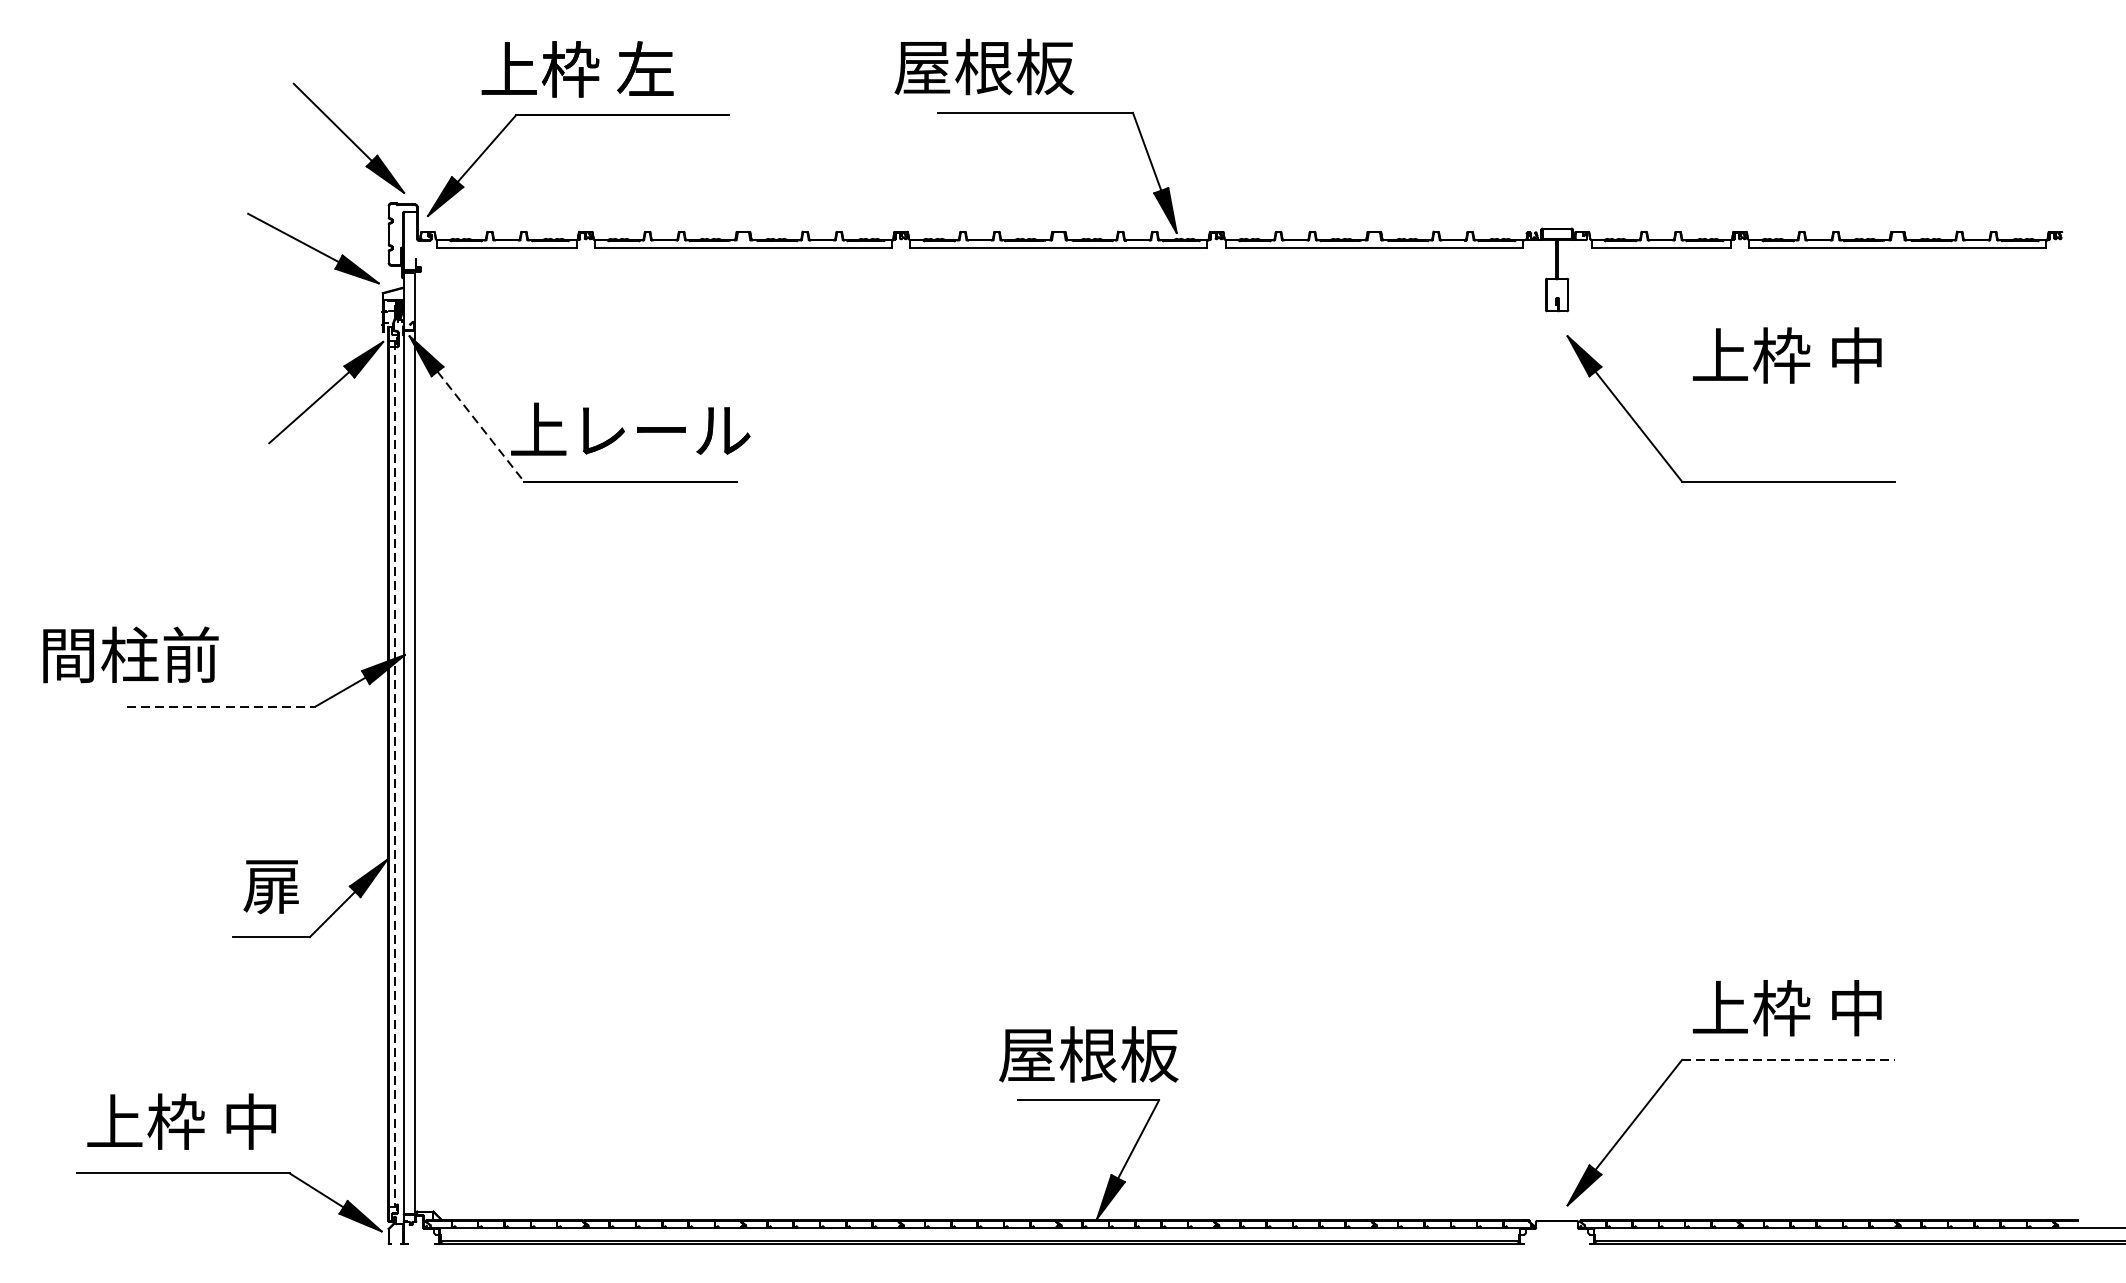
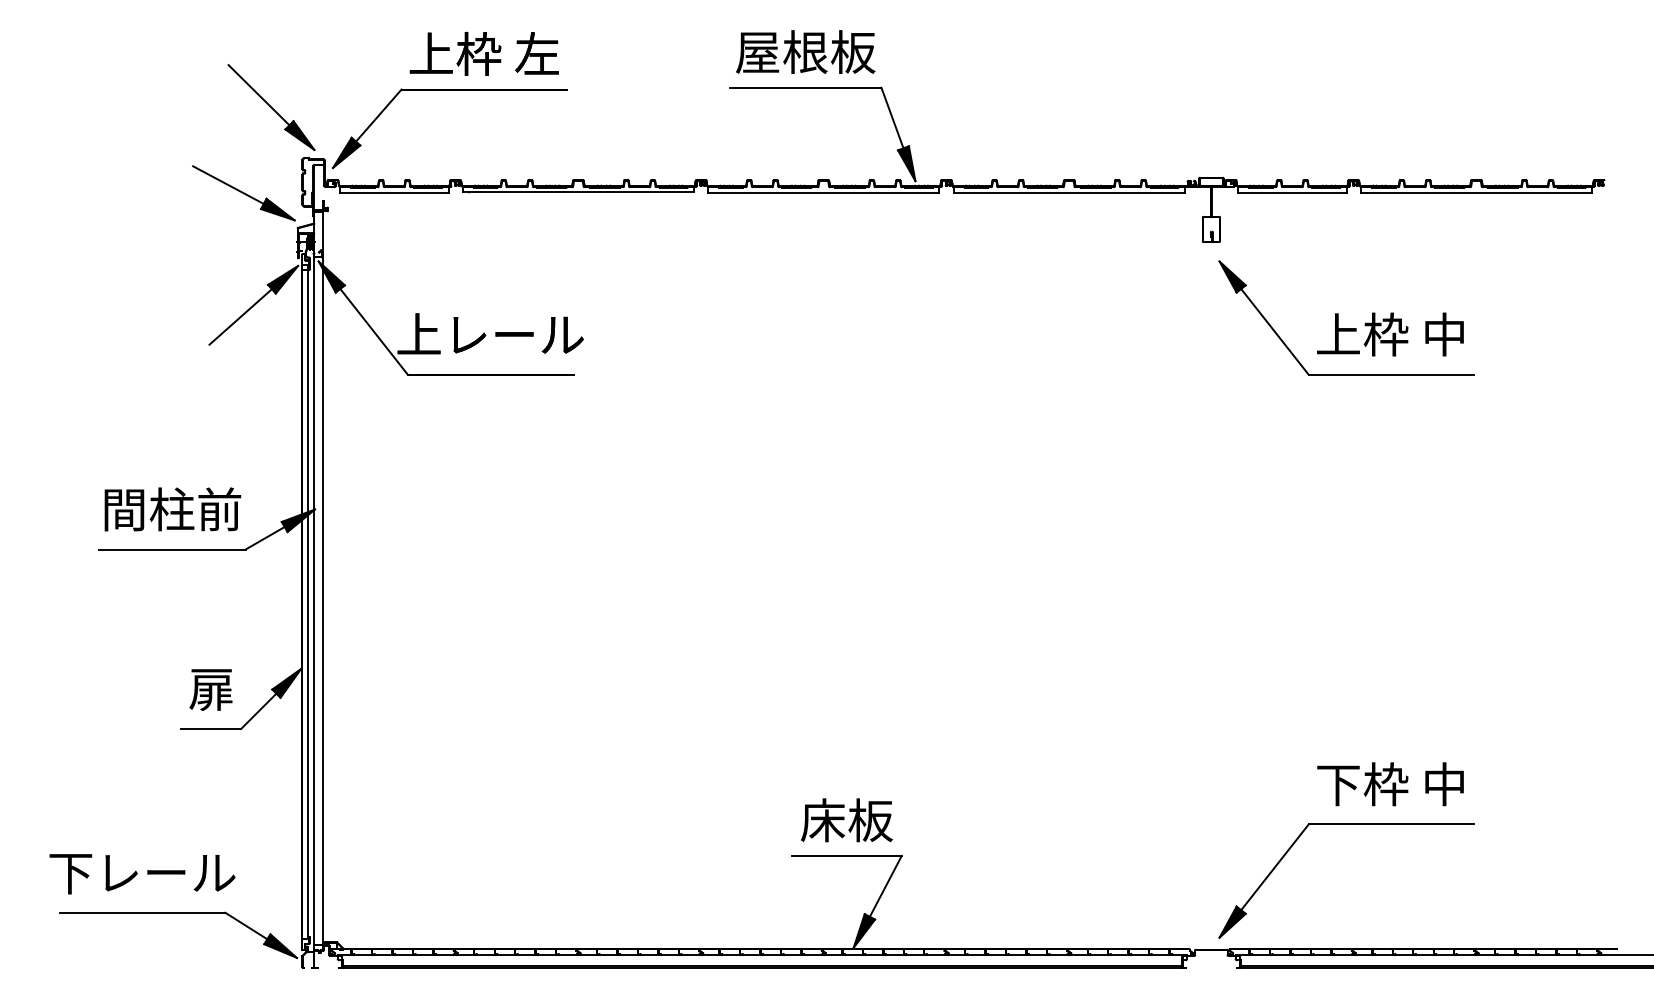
text: (983, 66) -> (805, 51), moved
text: (576, 68) -> (483, 53), moved
text: (1787, 355) -> (1390, 334), moved
line: (481, 426) -> (374, 331), dashed -> solid
text: (130, 654) -> (172, 509), moved
line: (221, 706) -> (172, 549), dashed -> solid
line: (395, 774) -> (307, 602), dashed -> solid
text: (1720, 1008) -> (1338, 784), 上枠 中 -> 下枠 中
text: (1088, 1054) -> (846, 820), 屋根板 -> 床板
line: (1788, 1059) -> (1391, 824), dashed -> solid
text: (183, 1121) -> (142, 872), 上枠 中 -> 下レール

